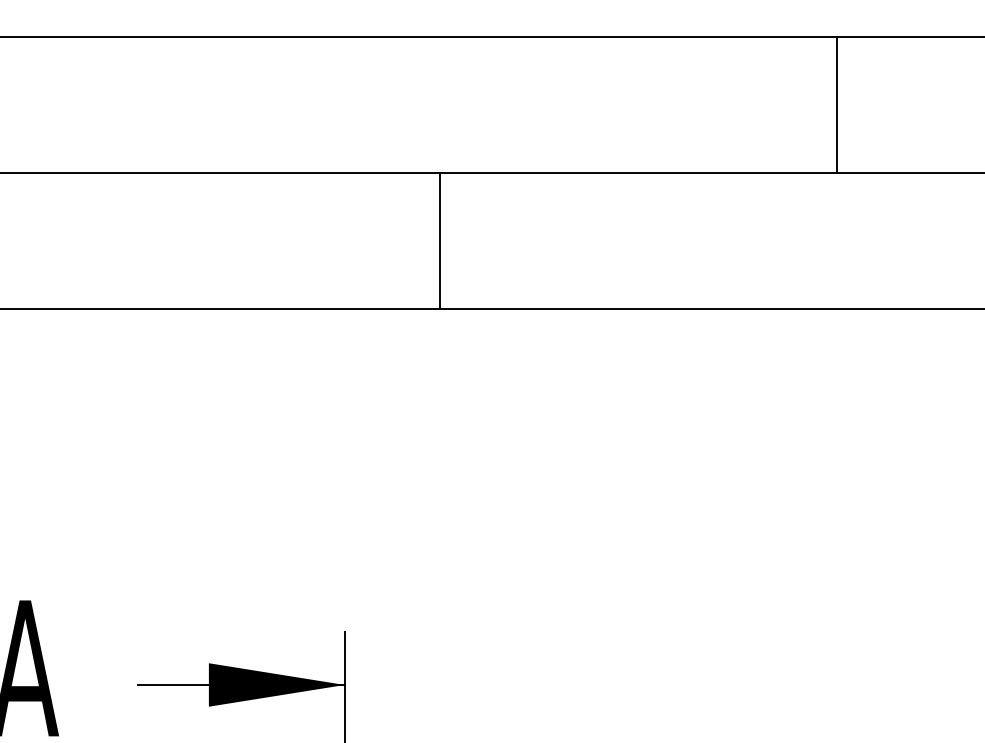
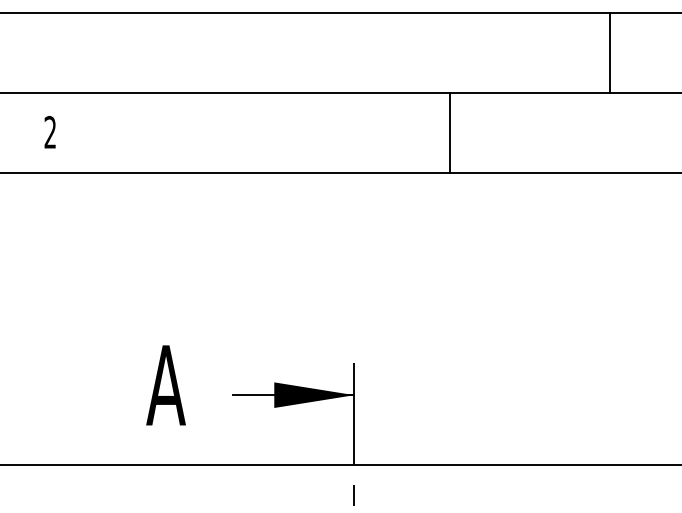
line: (837, 105) -> (610, 53), moved
line: (440, 240) -> (450, 133), moved

